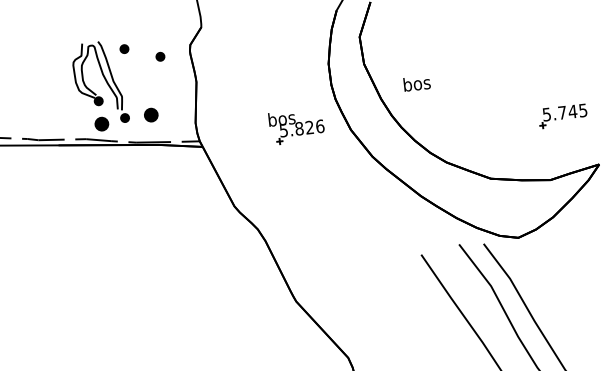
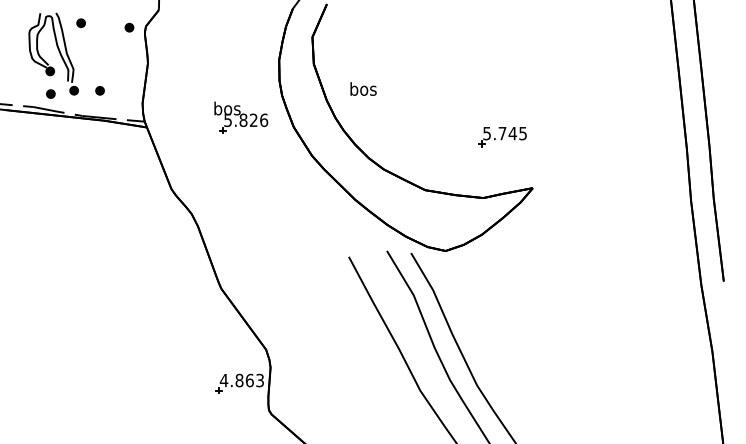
part: (160, 56) -> (129, 27), moved
part: (150, 114) -> (99, 90), size x0.62
part: (101, 123) -> (50, 93), size x0.62

